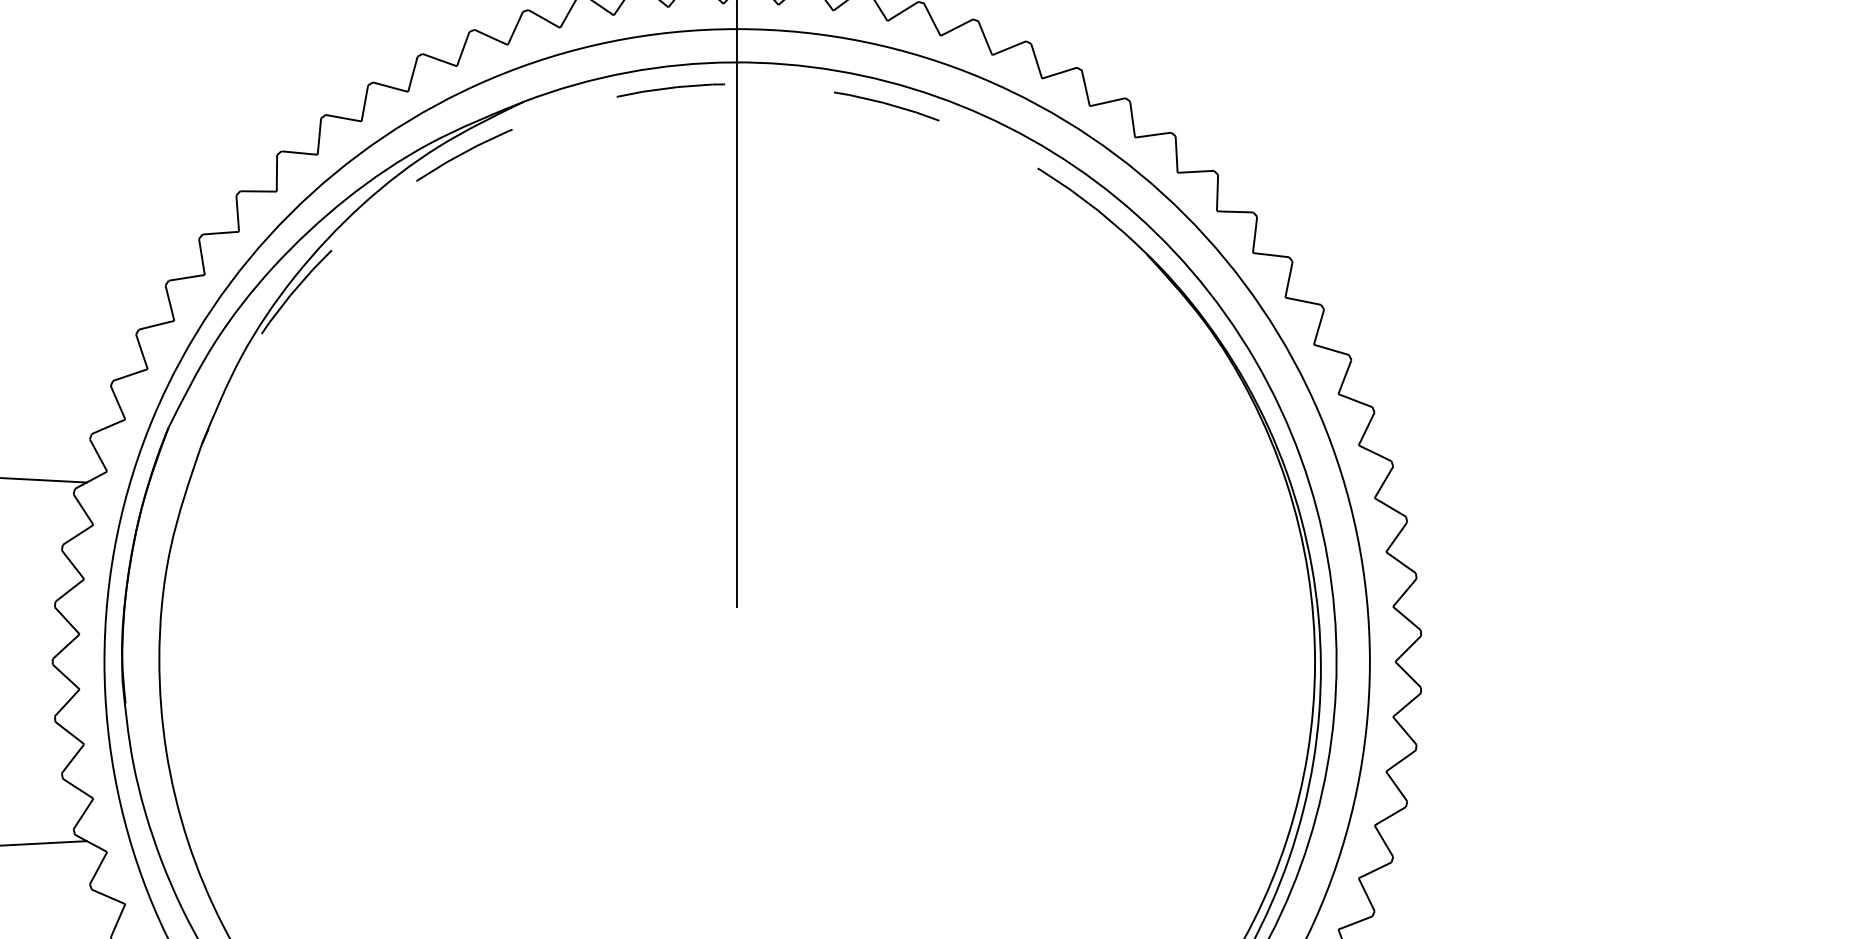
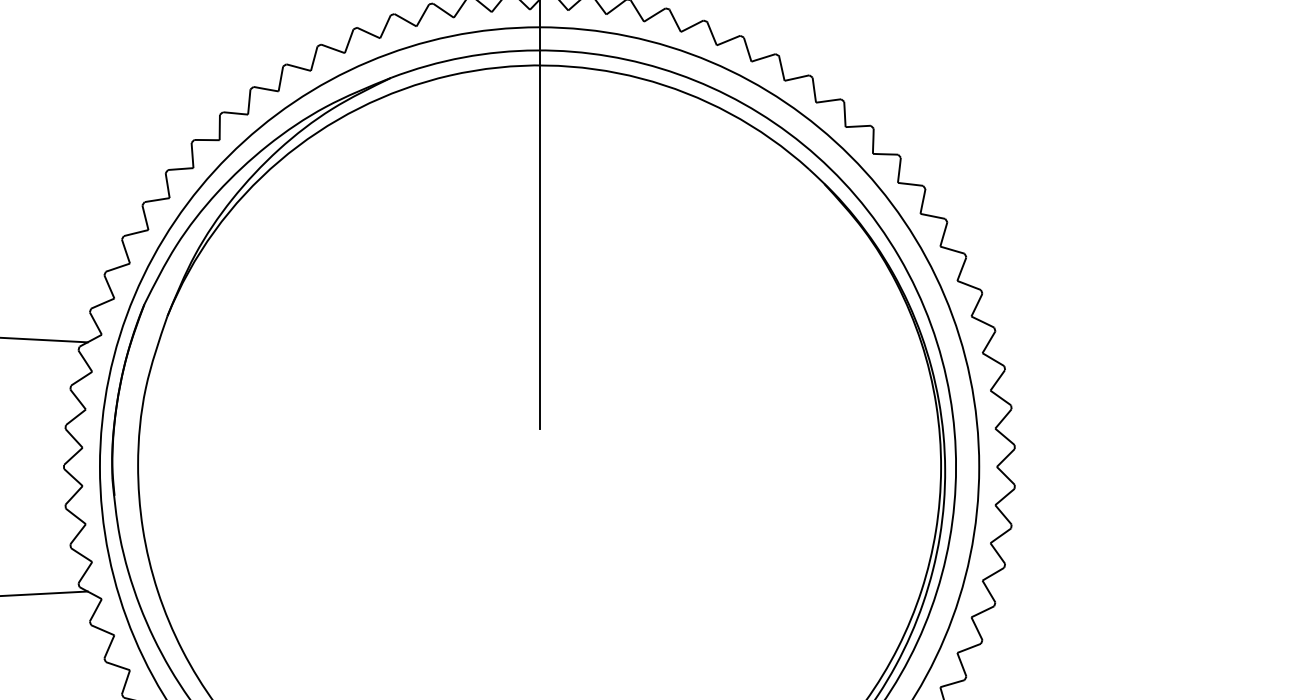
arc: (608, 98) -> (450, 75), dashed -> solid

